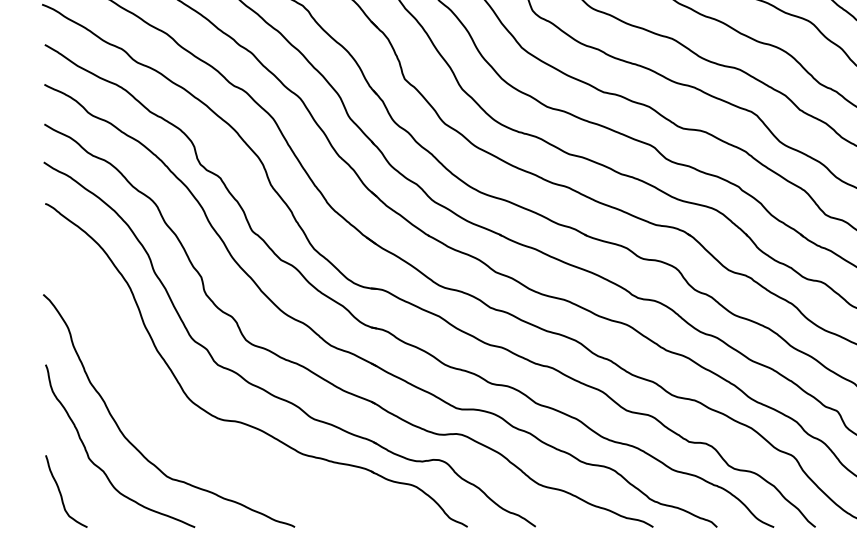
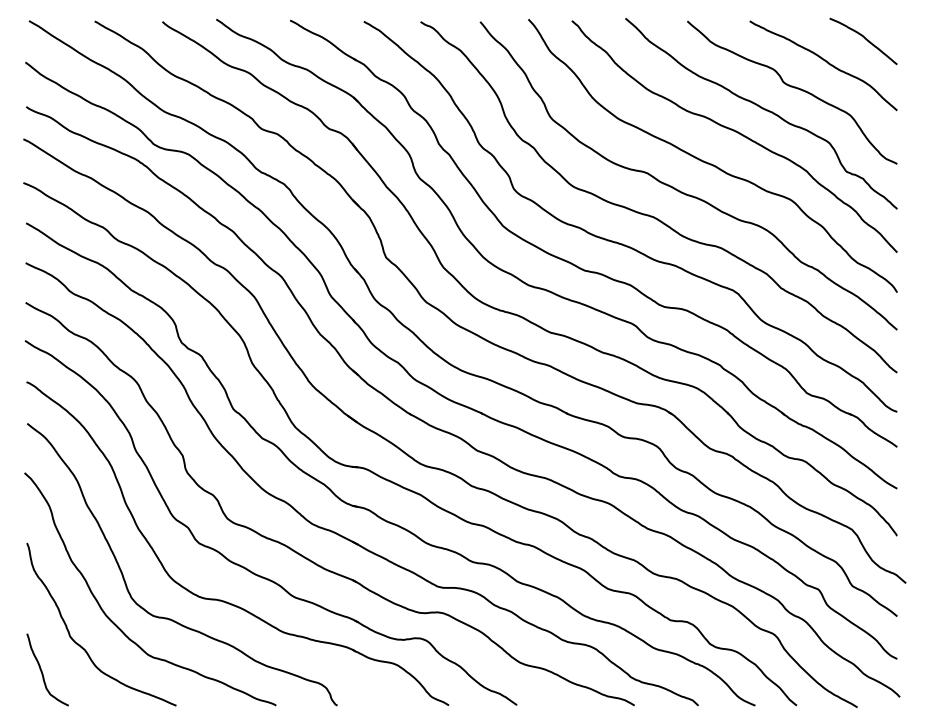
curve: (186, 439) -> (167, 617), added

